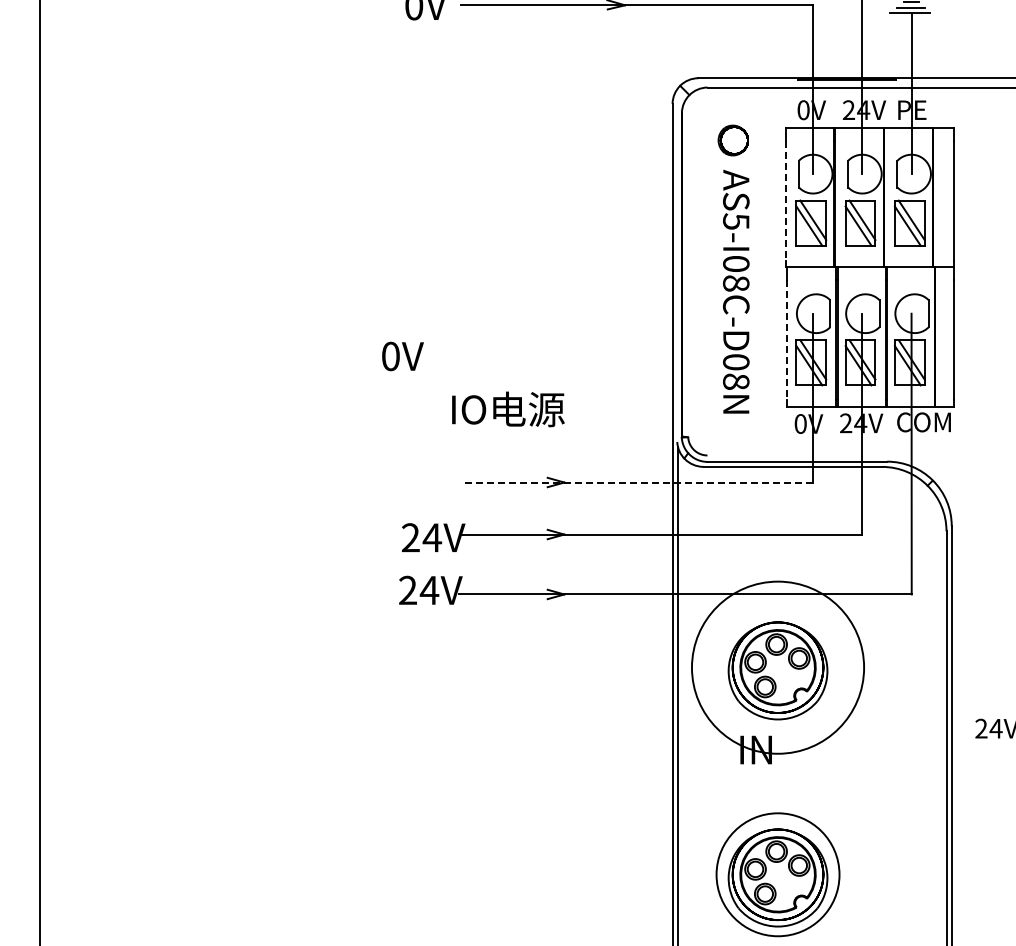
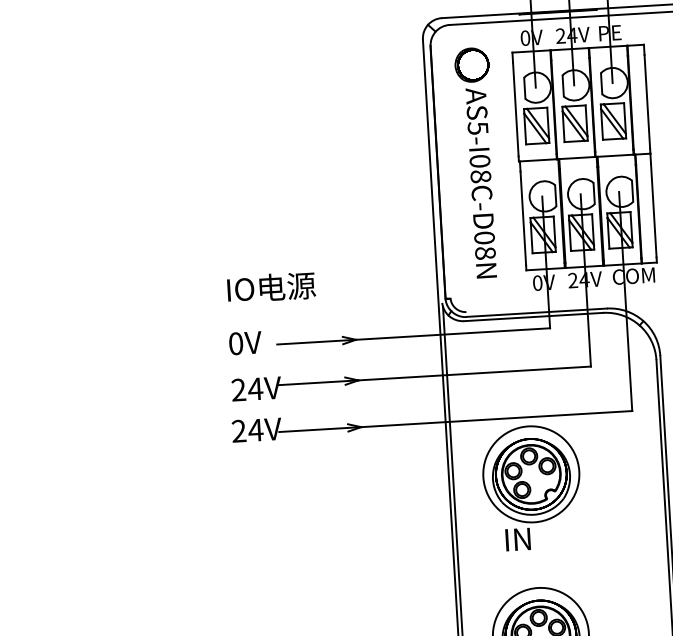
part: (733, 140) -> (472, 65), size x1.43
line: (785, 201) -> (515, 110), dashed -> solid
line: (787, 340) -> (523, 218), dashed -> solid
text: (402, 356) -> (245, 343), moved
text: (508, 409) -> (271, 287), moved
line: (638, 482) -> (413, 336), dashed -> solid
circle: (777, 667) -> (530, 474), size x0.71

